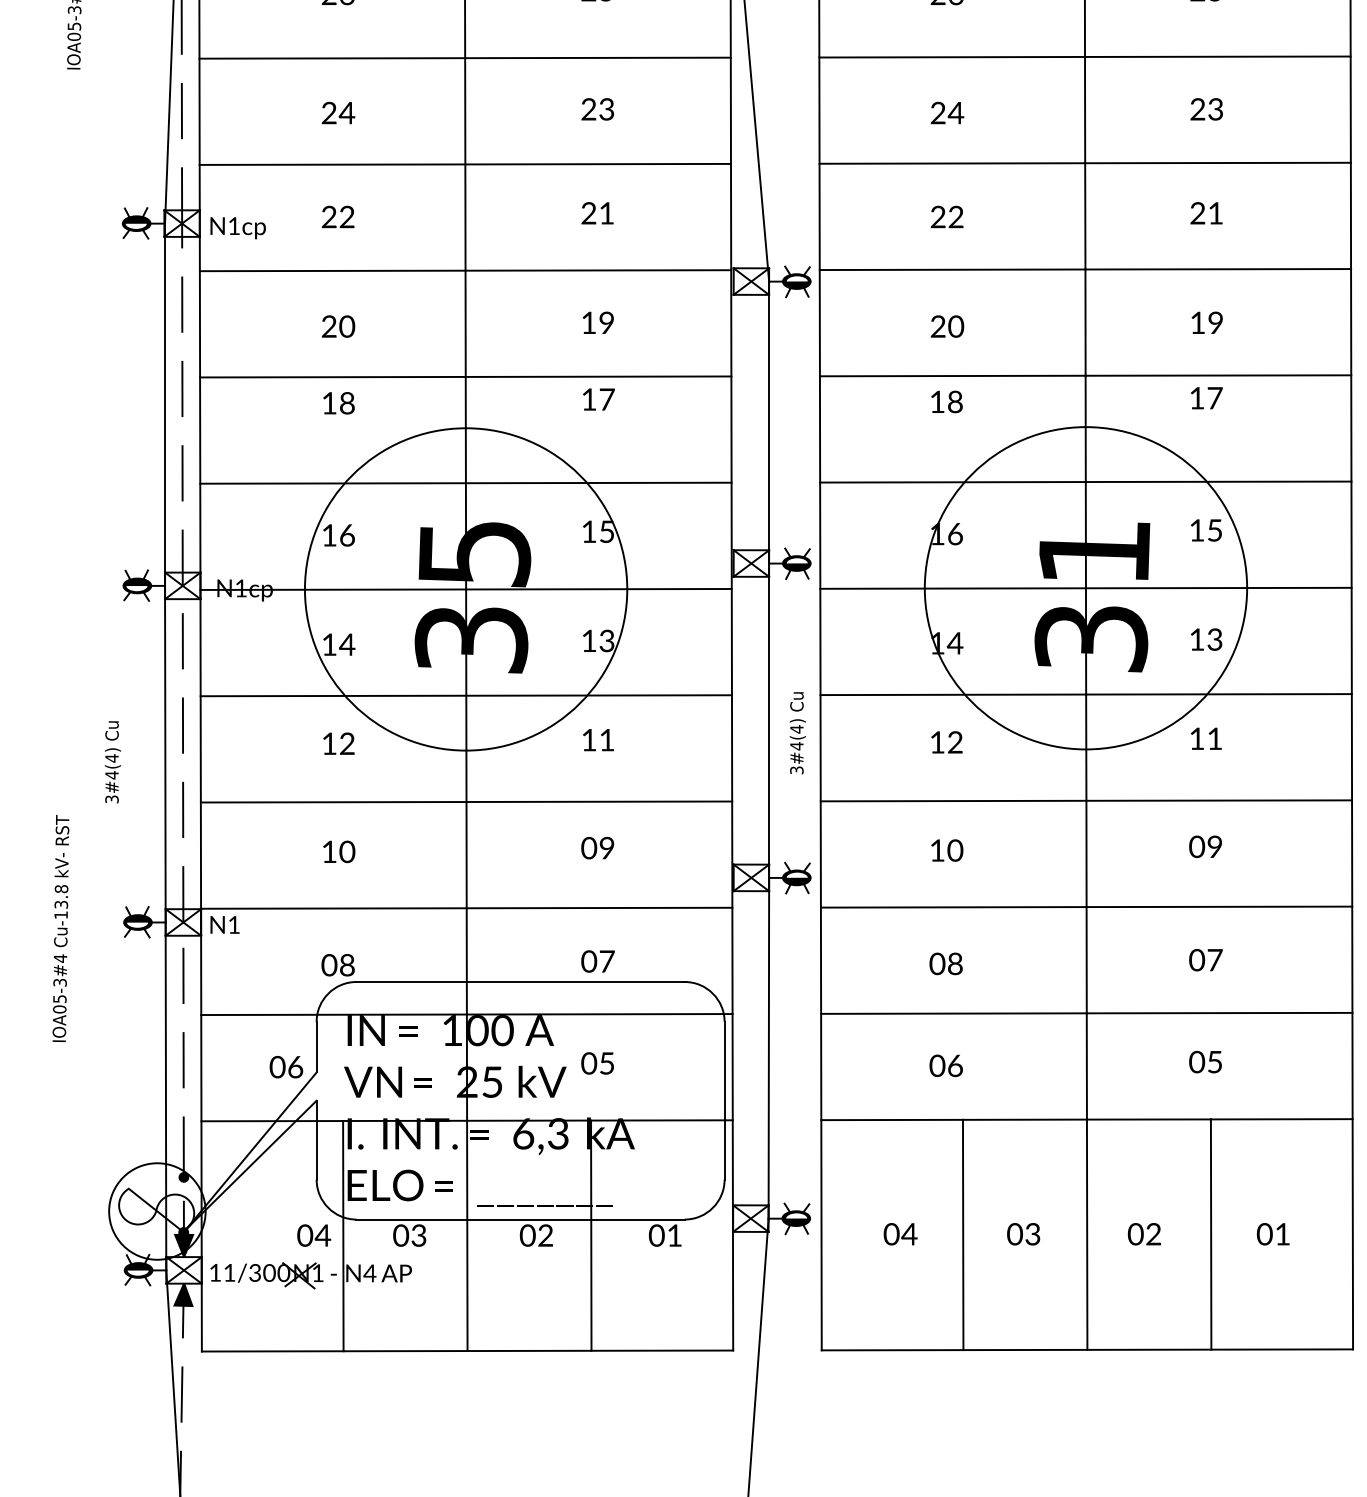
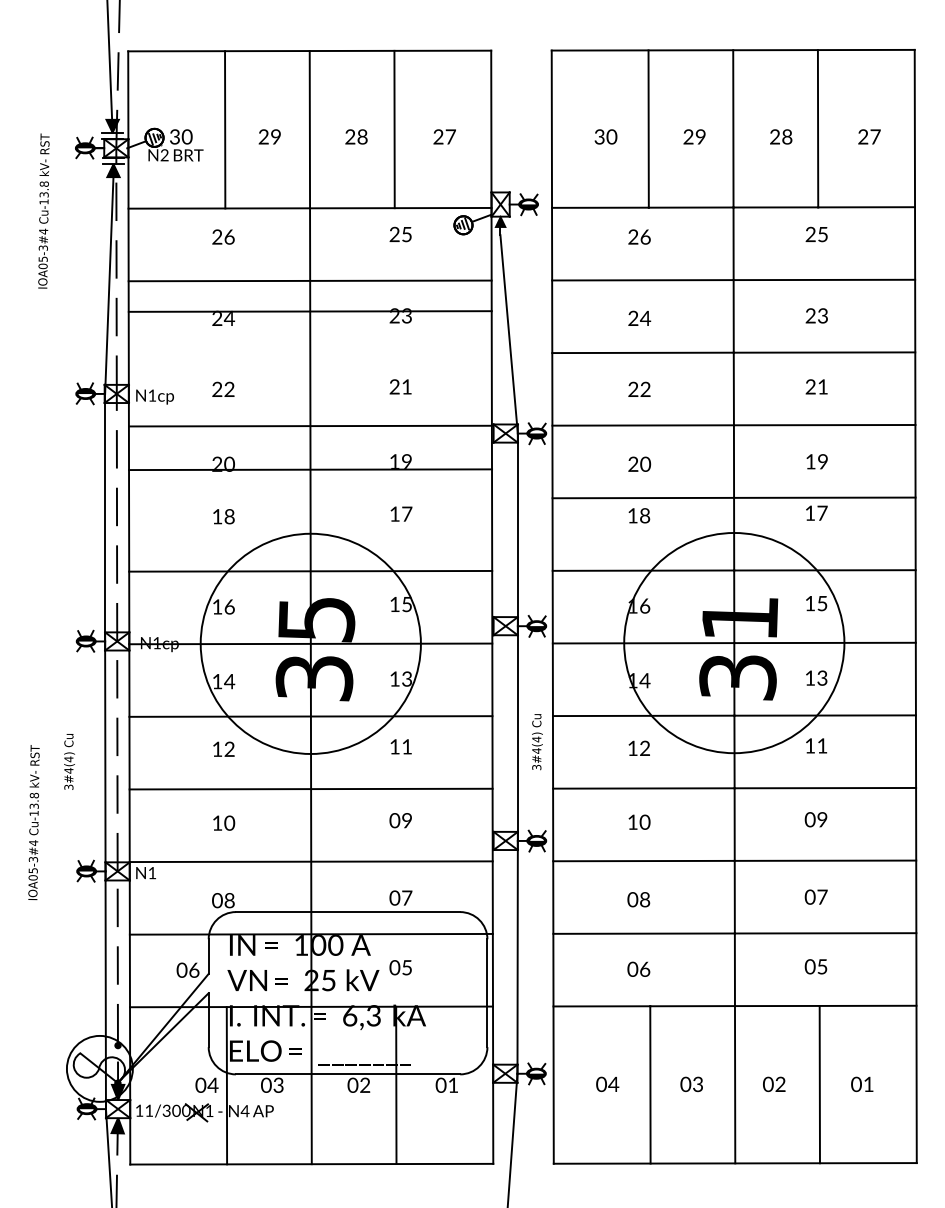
line: (464, 164) -> (309, 311), moved
line: (465, 376) -> (310, 469), moved
text: (60, 928) -> (33, 822), moved

